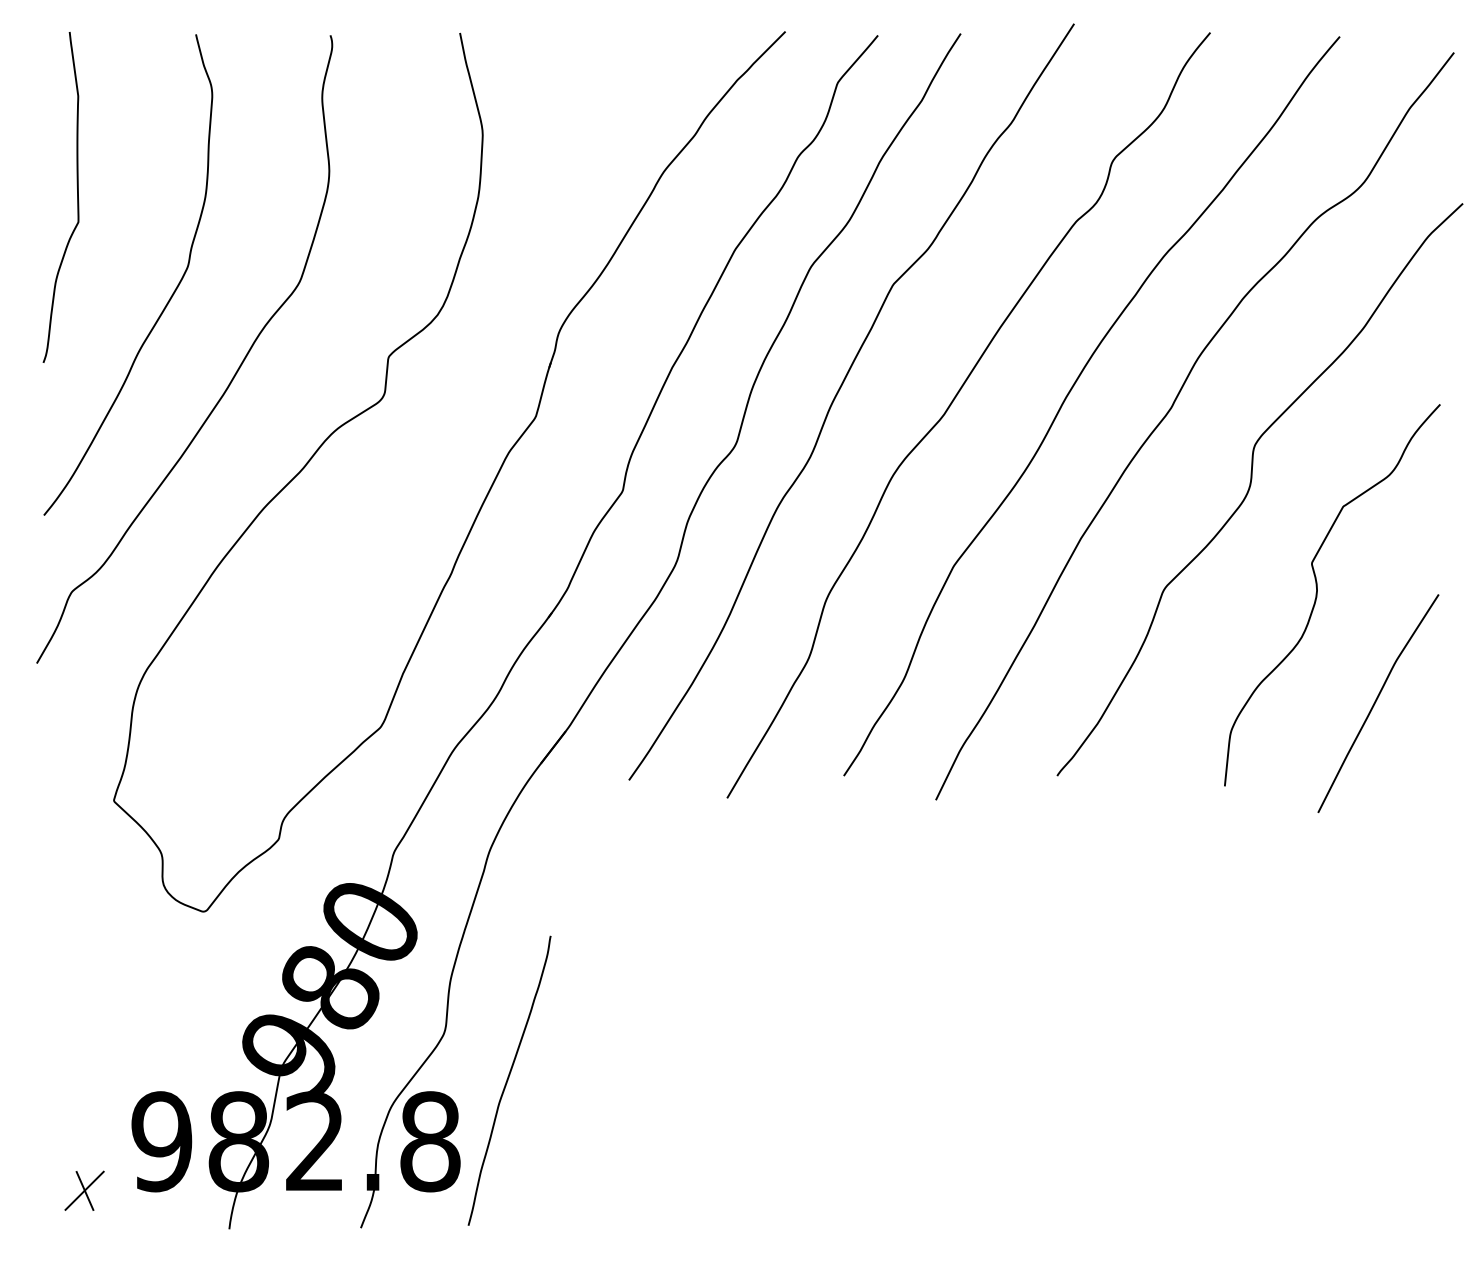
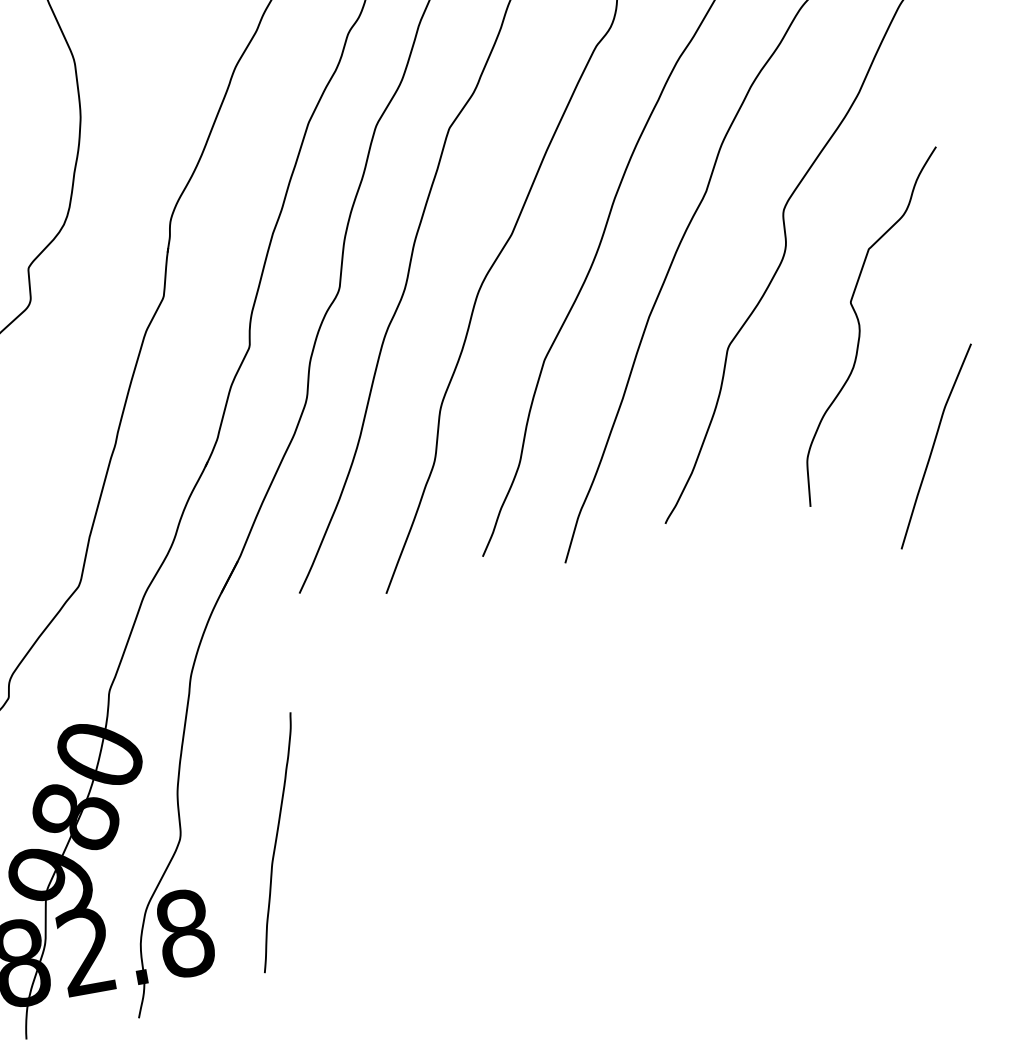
curve: (1376, 702) -> (934, 445), moved
curve: (508, 1080) -> (276, 842), moved

